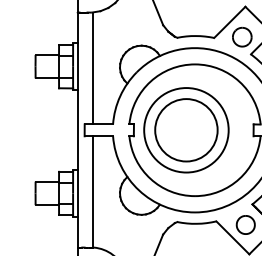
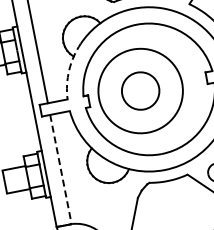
arc: (120, 96) -> (69, 70), solid -> dashed
circle: (186, 130) -> (140, 91), size x0.6
line: (93, 191) -> (61, 169), solid -> dashed

